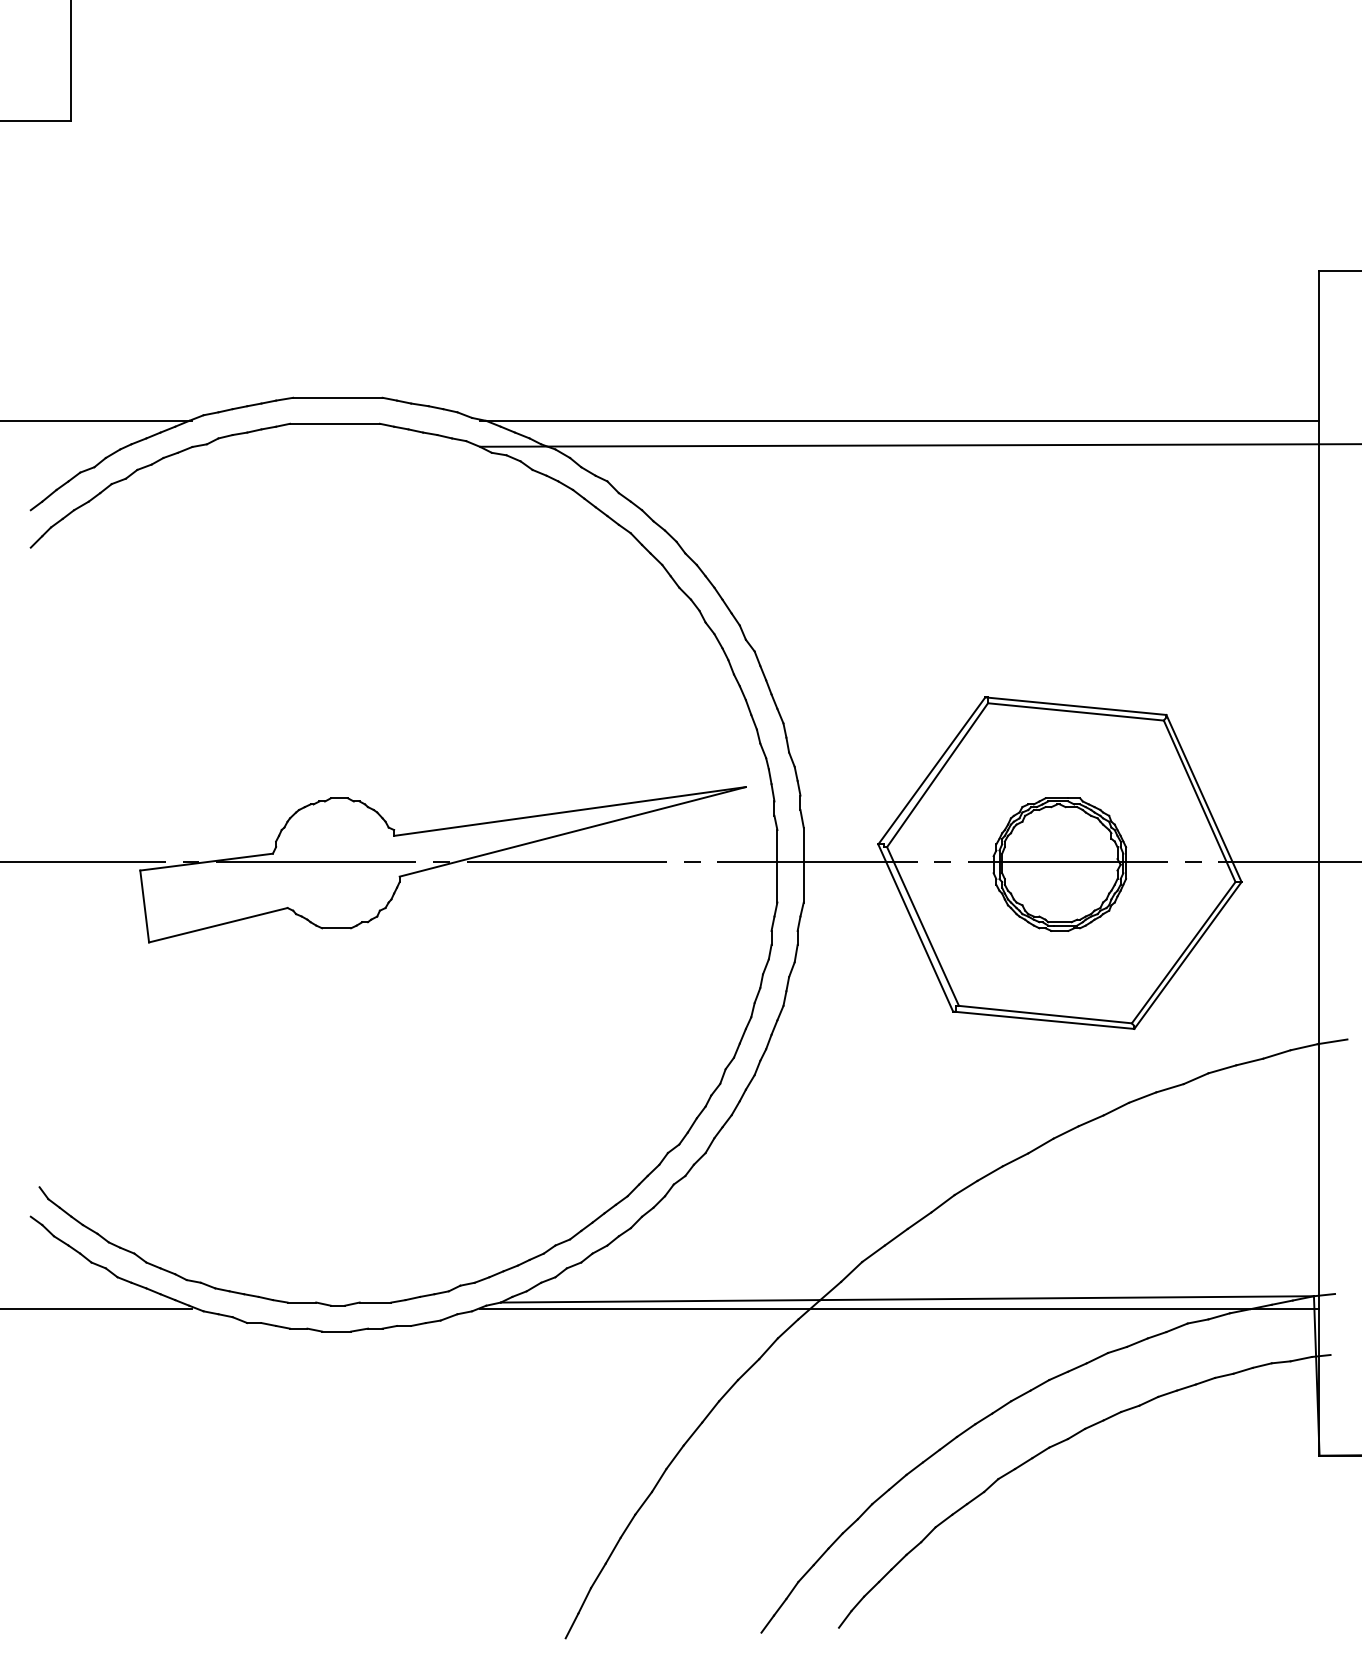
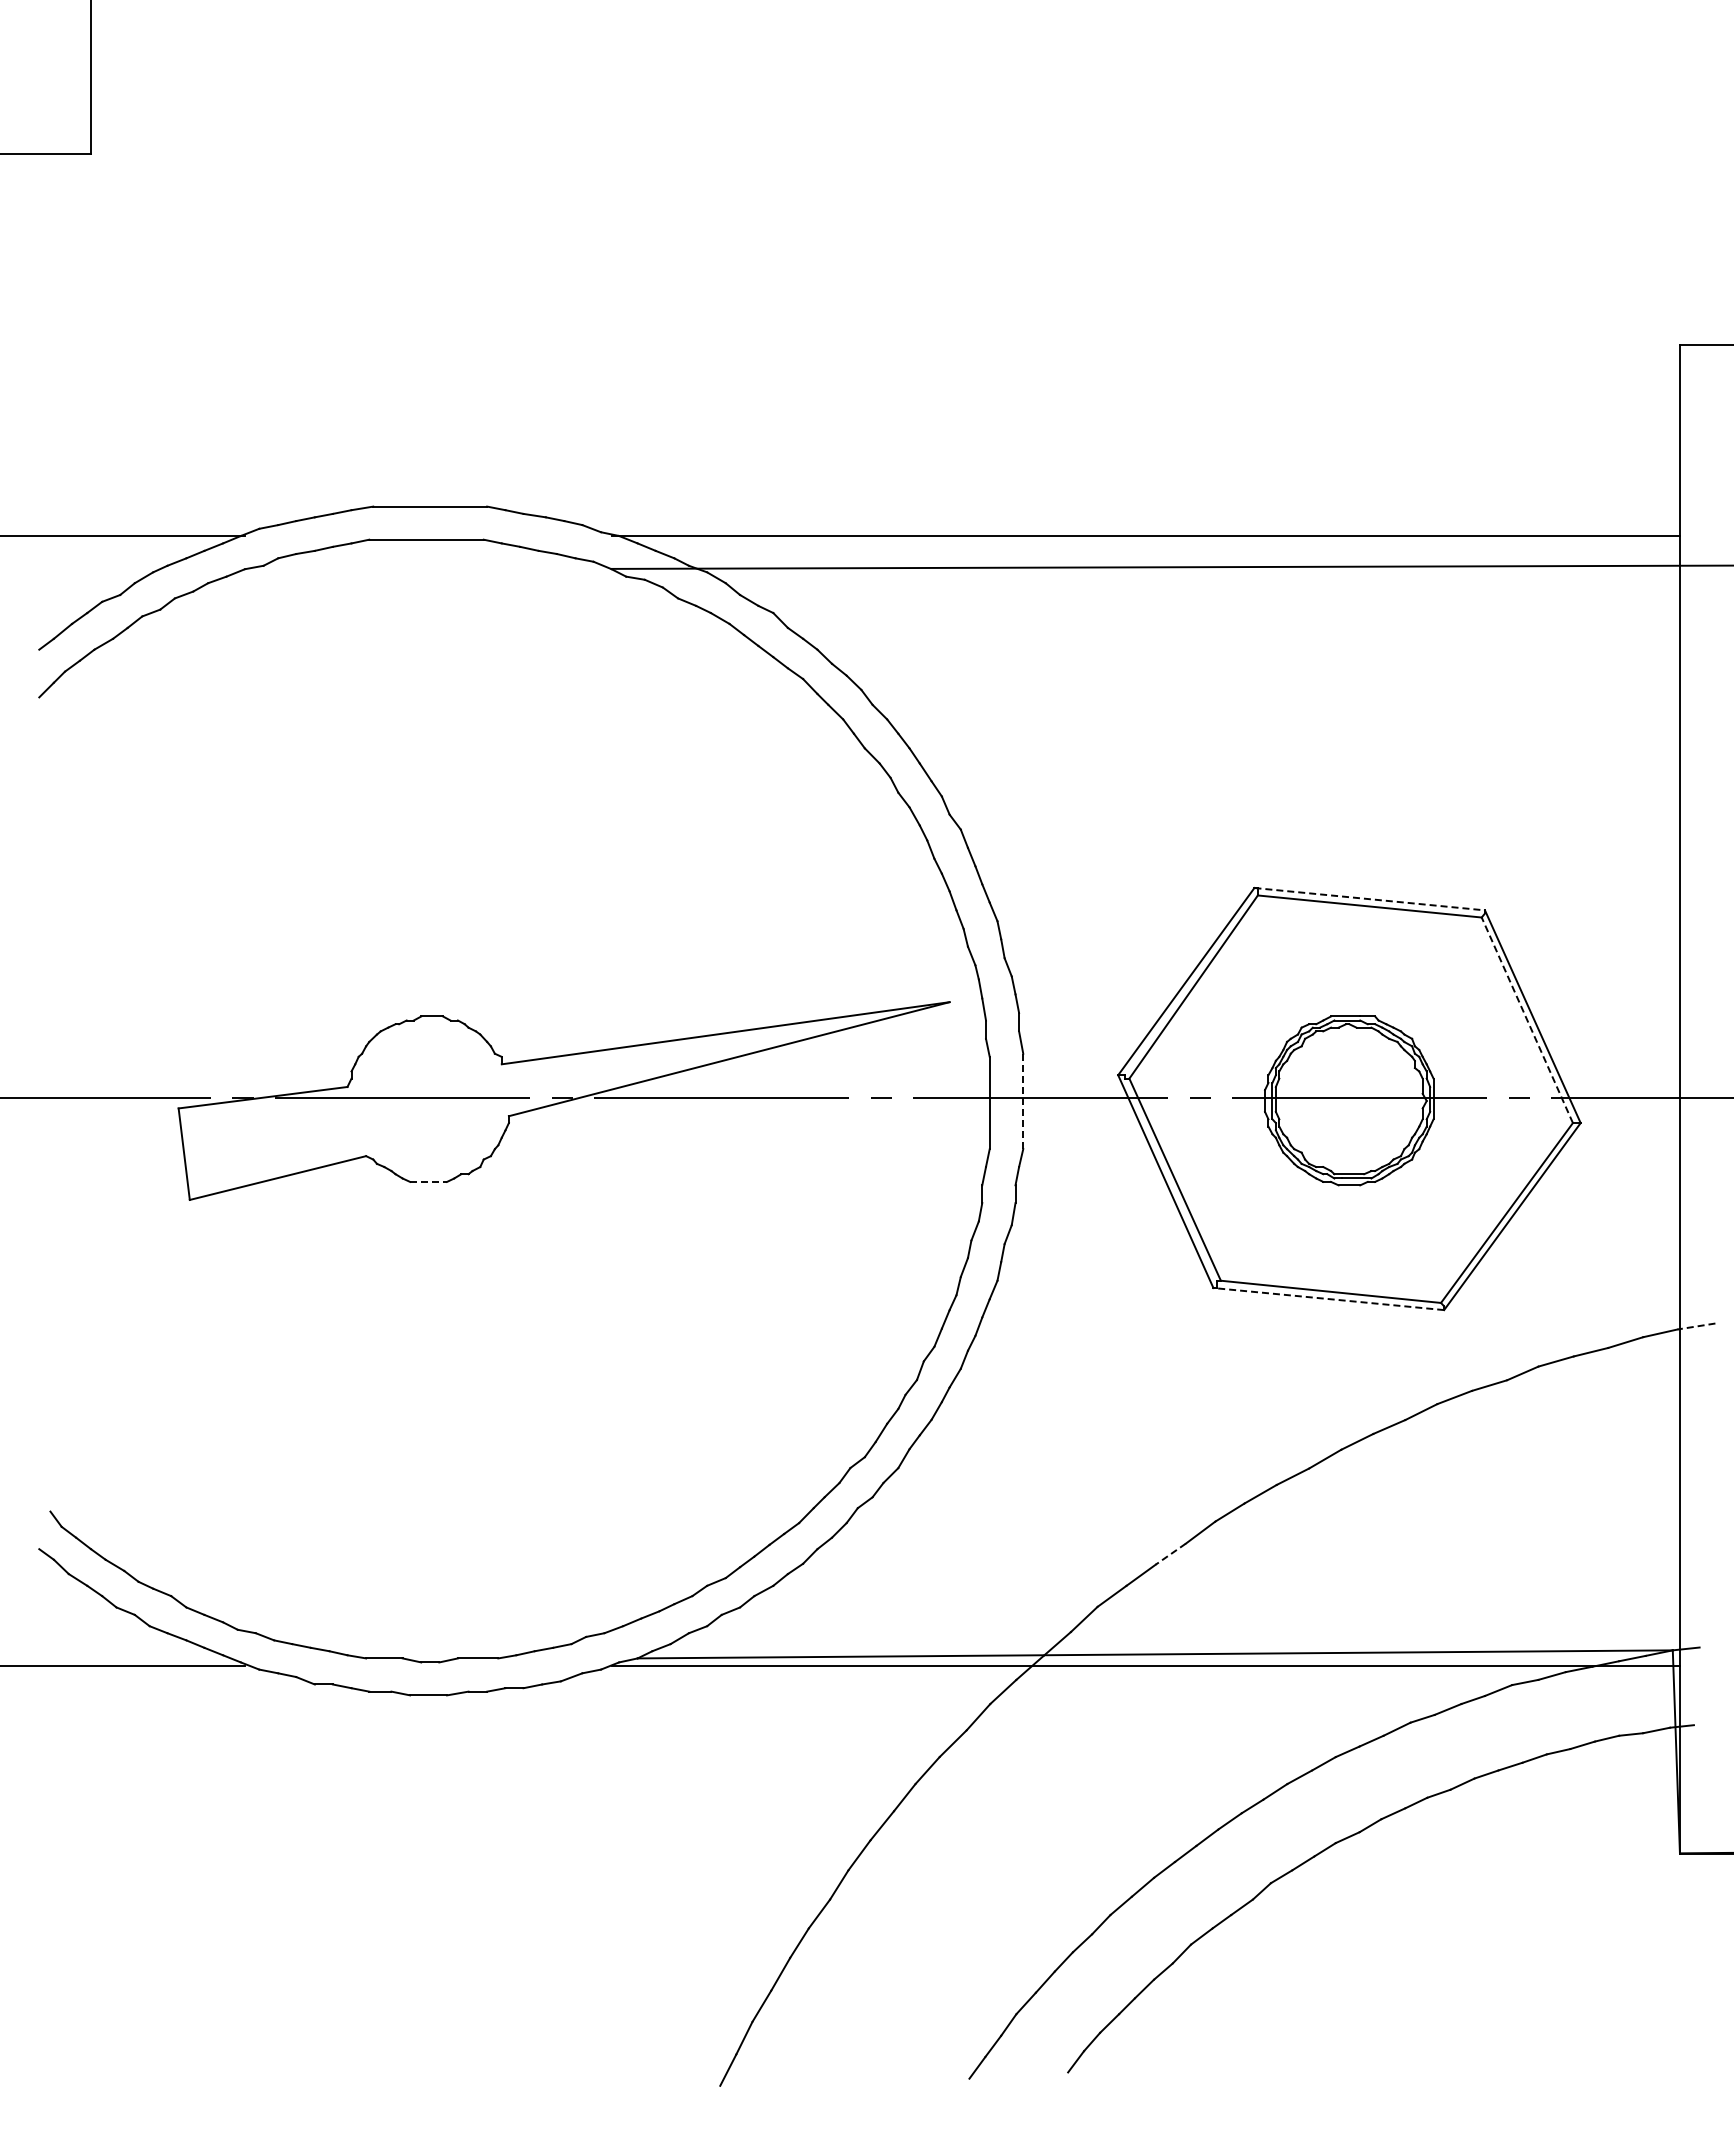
line: (1075, 706) -> (1369, 899), solid -> dashed
line: (1199, 800) -> (1527, 1019), solid -> dashed
line: (803, 865) -> (1023, 1101), solid -> dashed
line: (337, 927) -> (429, 1181), solid -> dashed
line: (1043, 1020) -> (1328, 1299), solid -> dashed
line: (1332, 1041) -> (1696, 1326), solid -> dashed
line: (919, 1220) -> (1170, 1554), solid -> dashed

